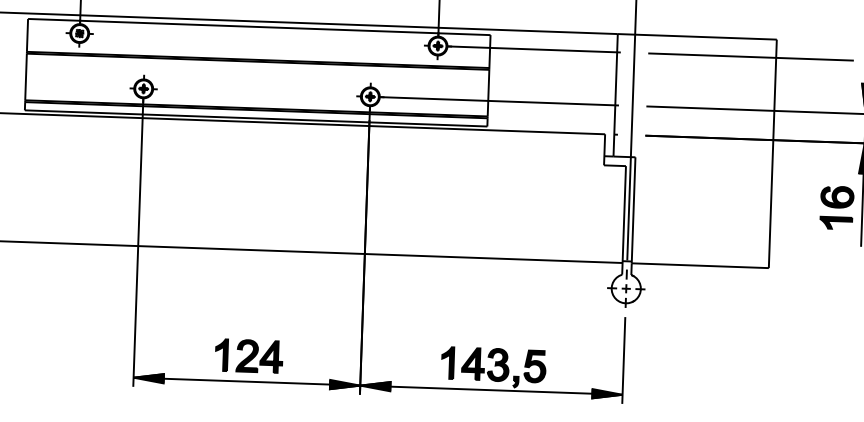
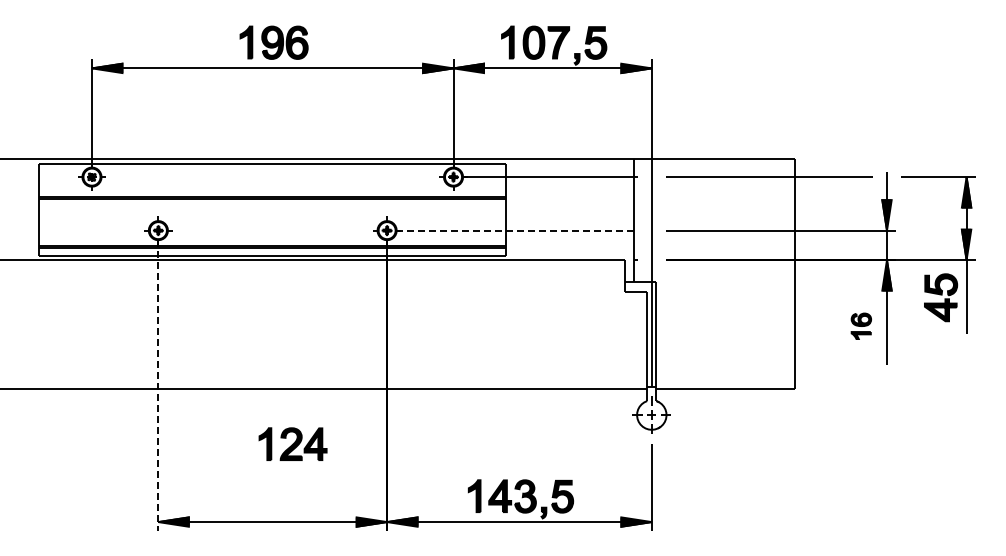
line: (499, 101) -> (517, 230), solid -> dashed
part: (837, 208) -> (861, 326), size x0.6
line: (138, 242) -> (158, 385), solid -> dashed
part: (248, 355) -> (292, 443), moved

